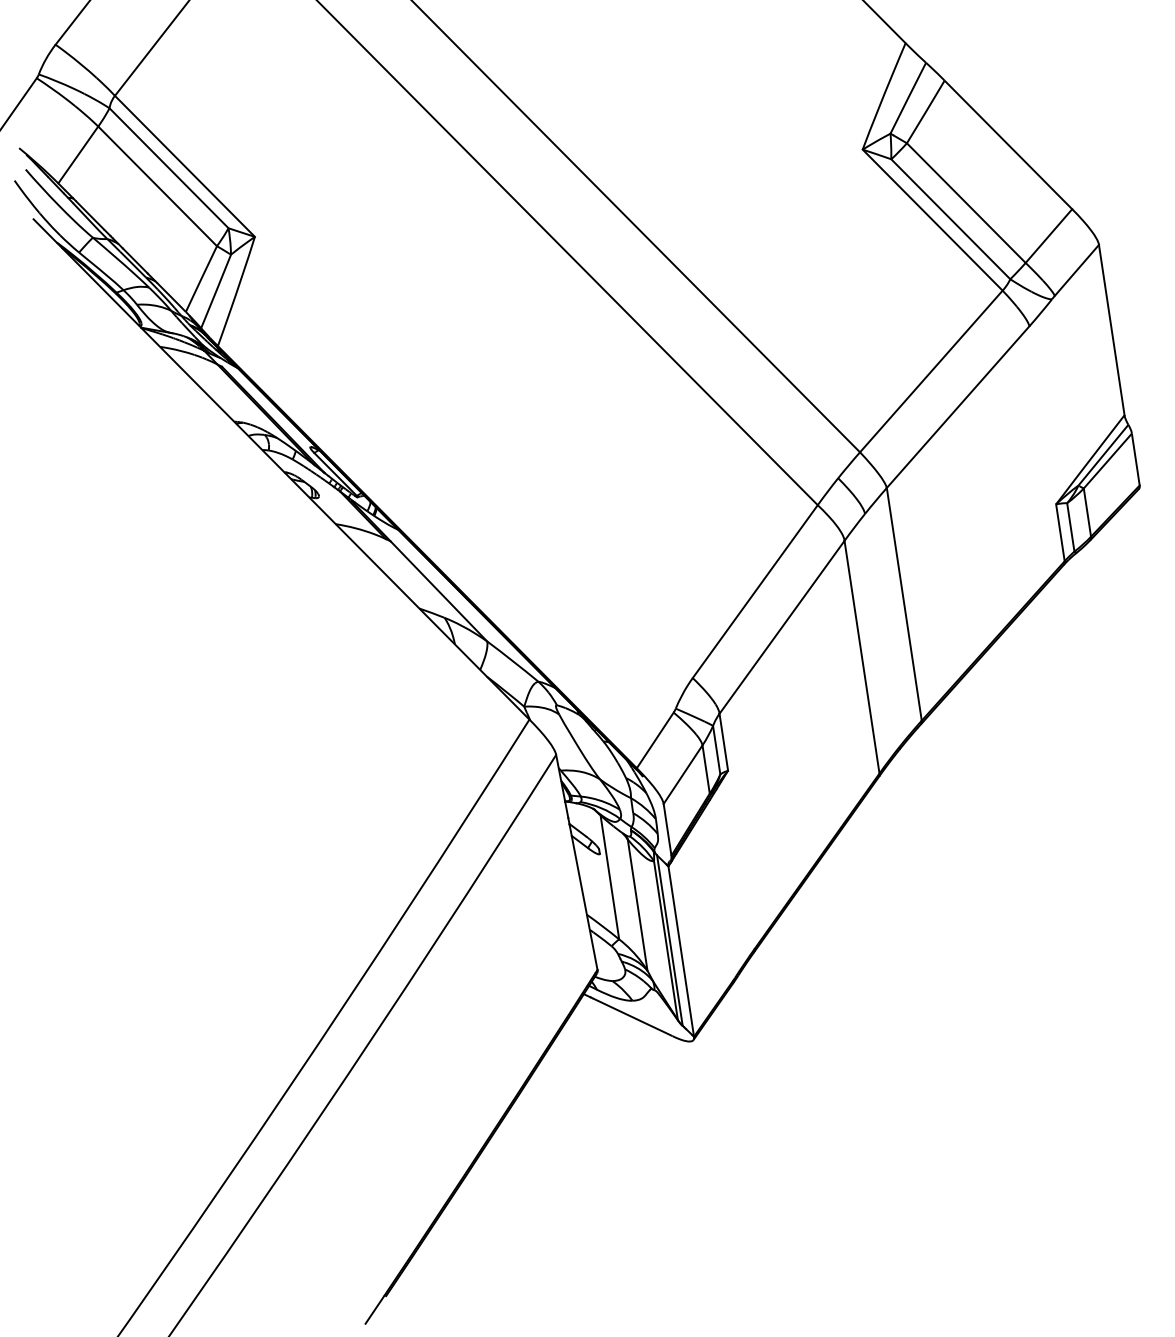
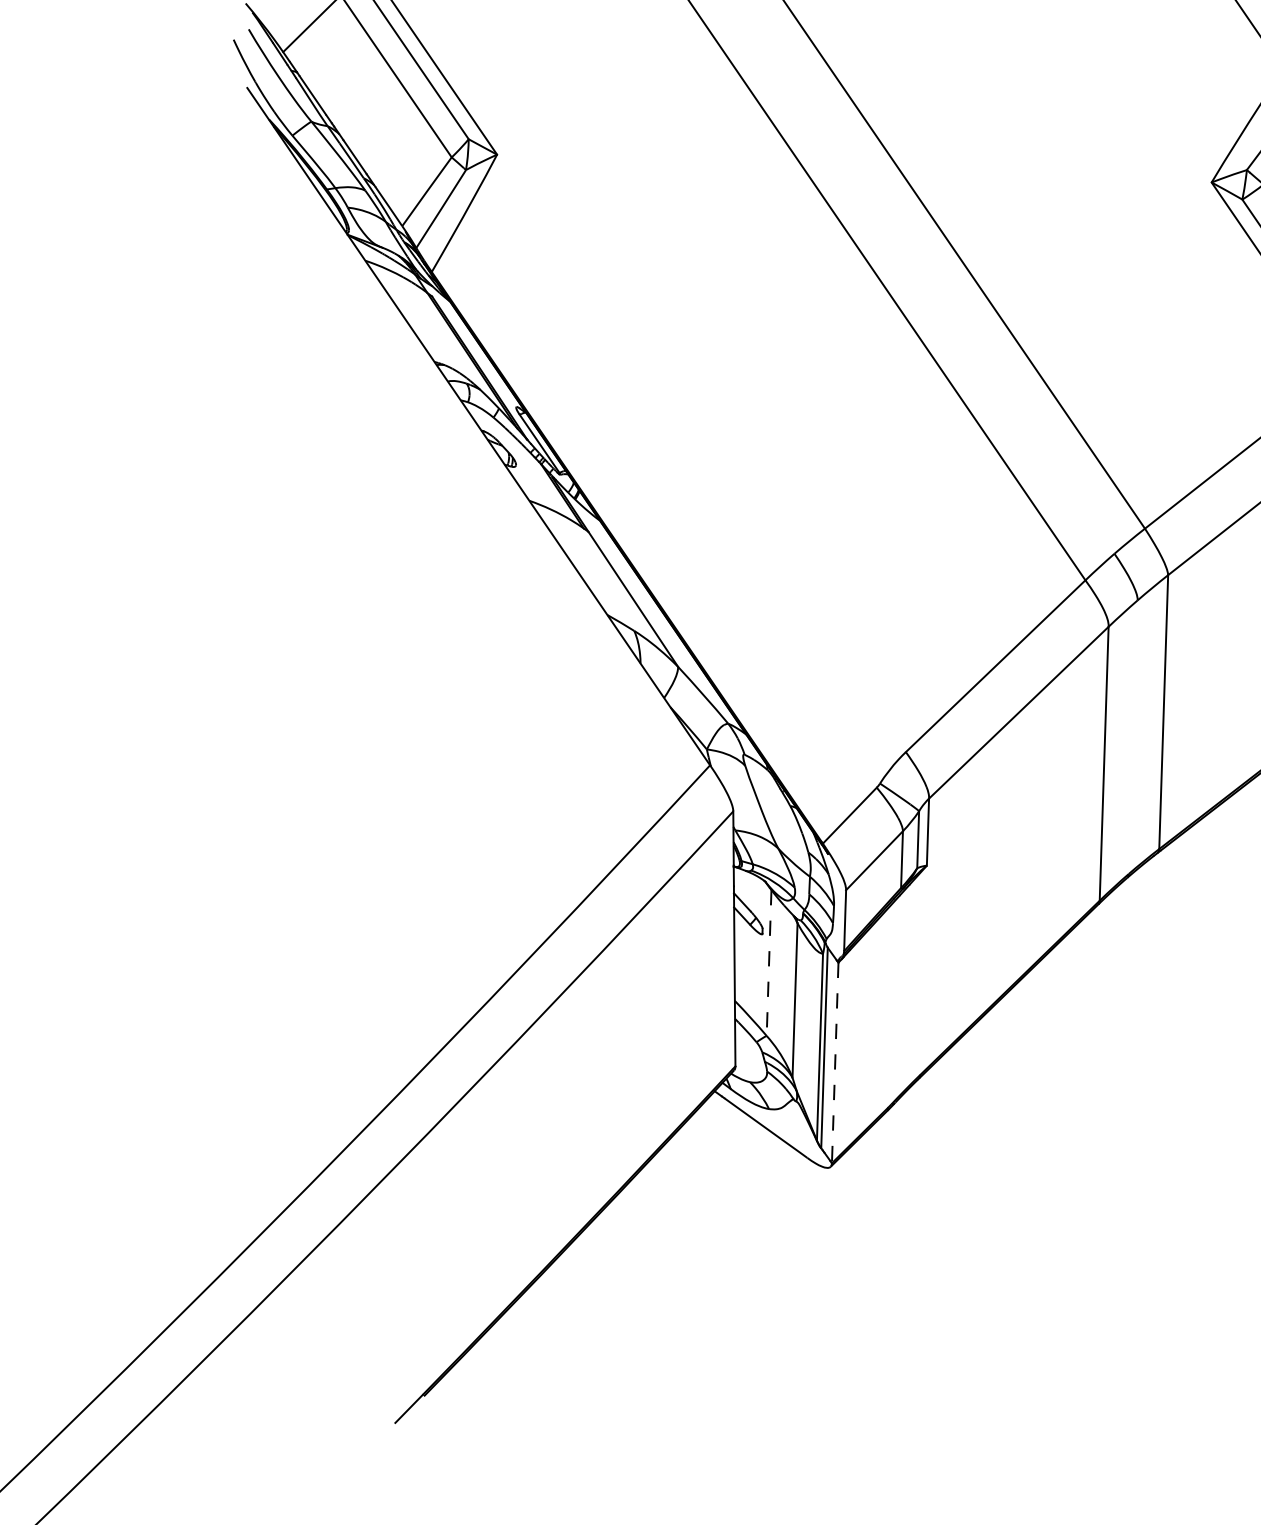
line: (609, 877) -> (768, 963), solid -> dashed
line: (681, 952) -> (835, 1064), solid -> dashed

